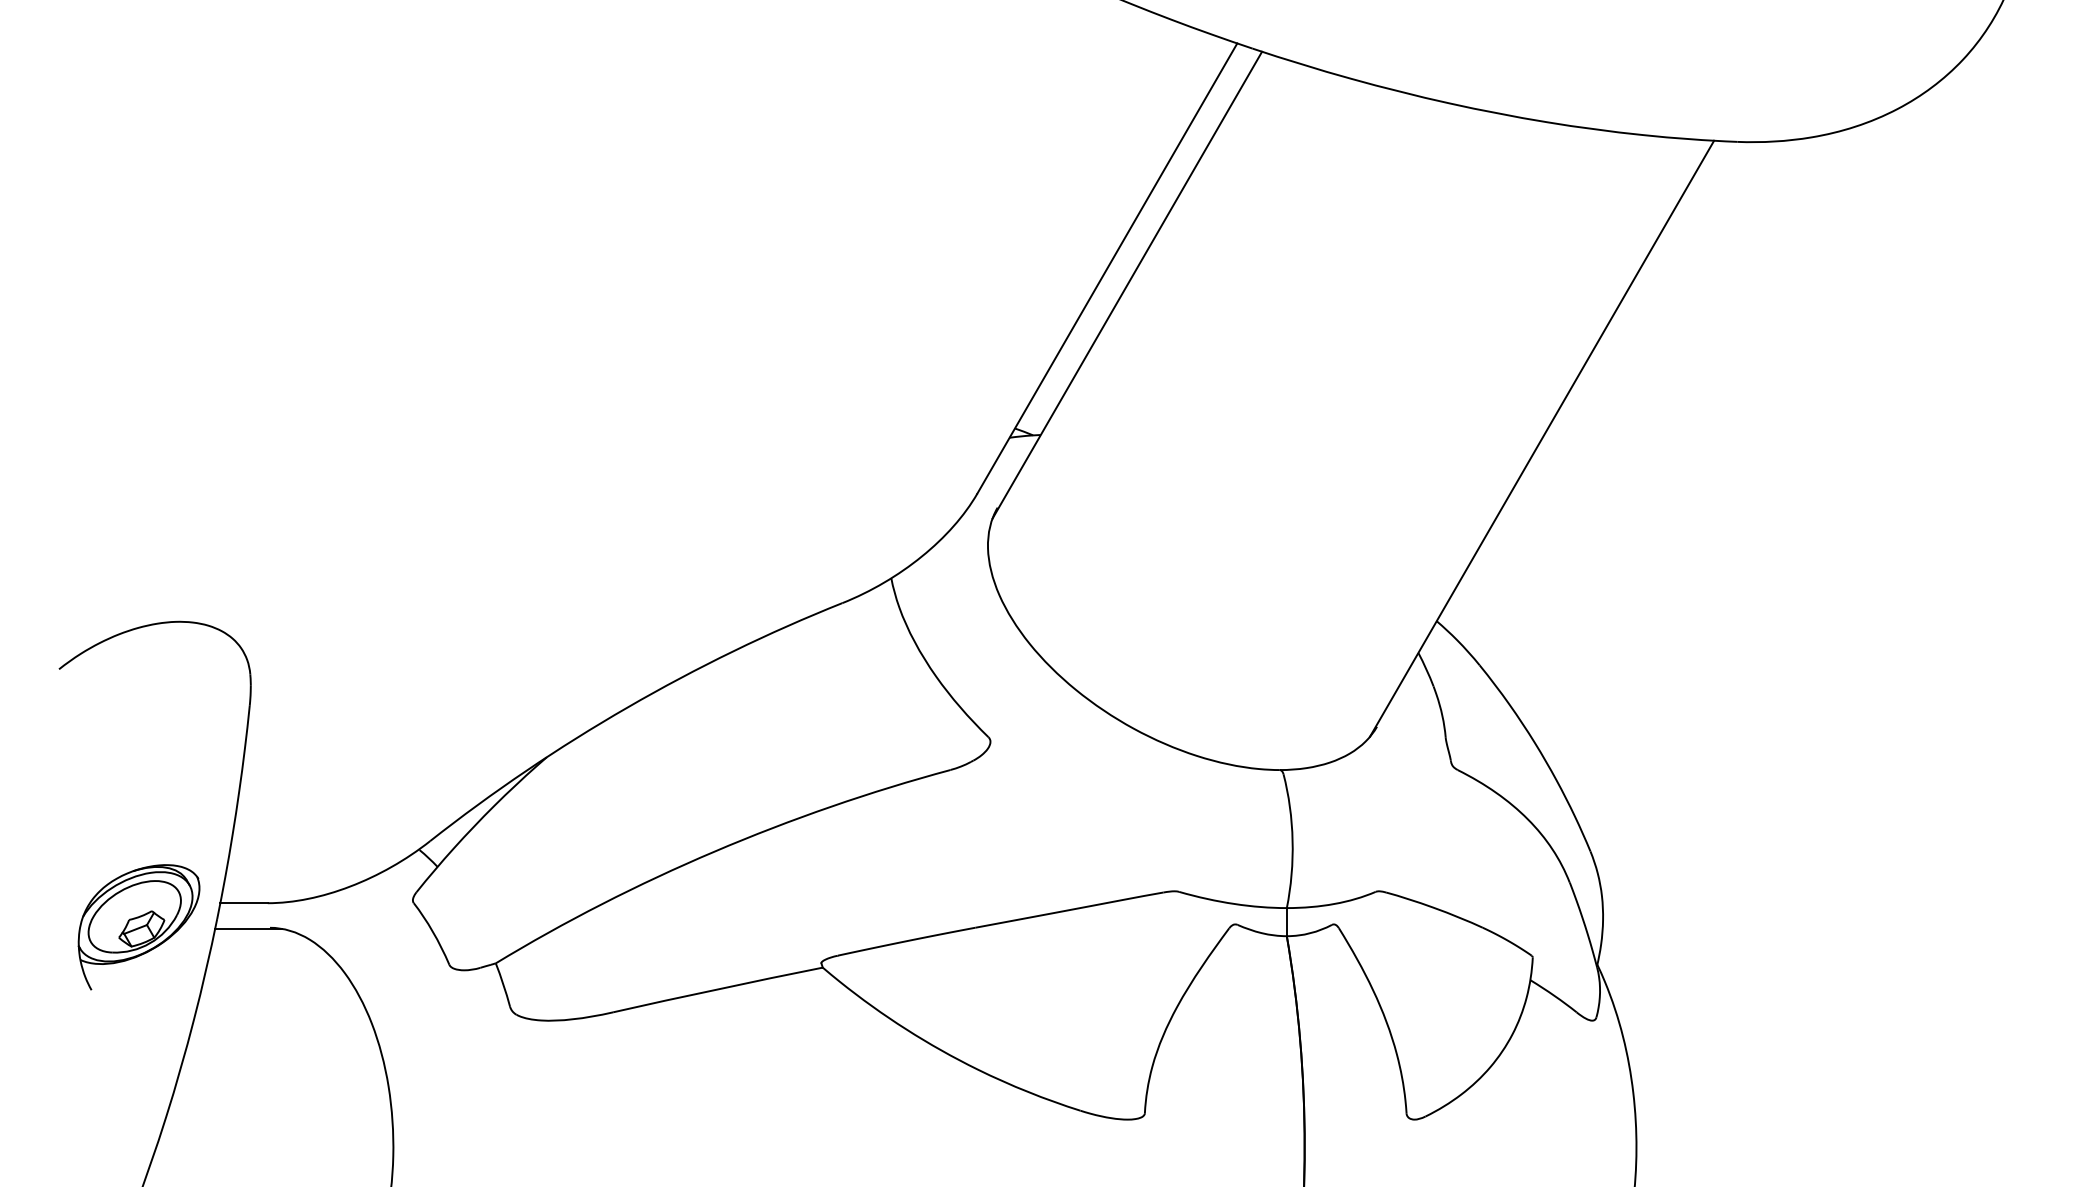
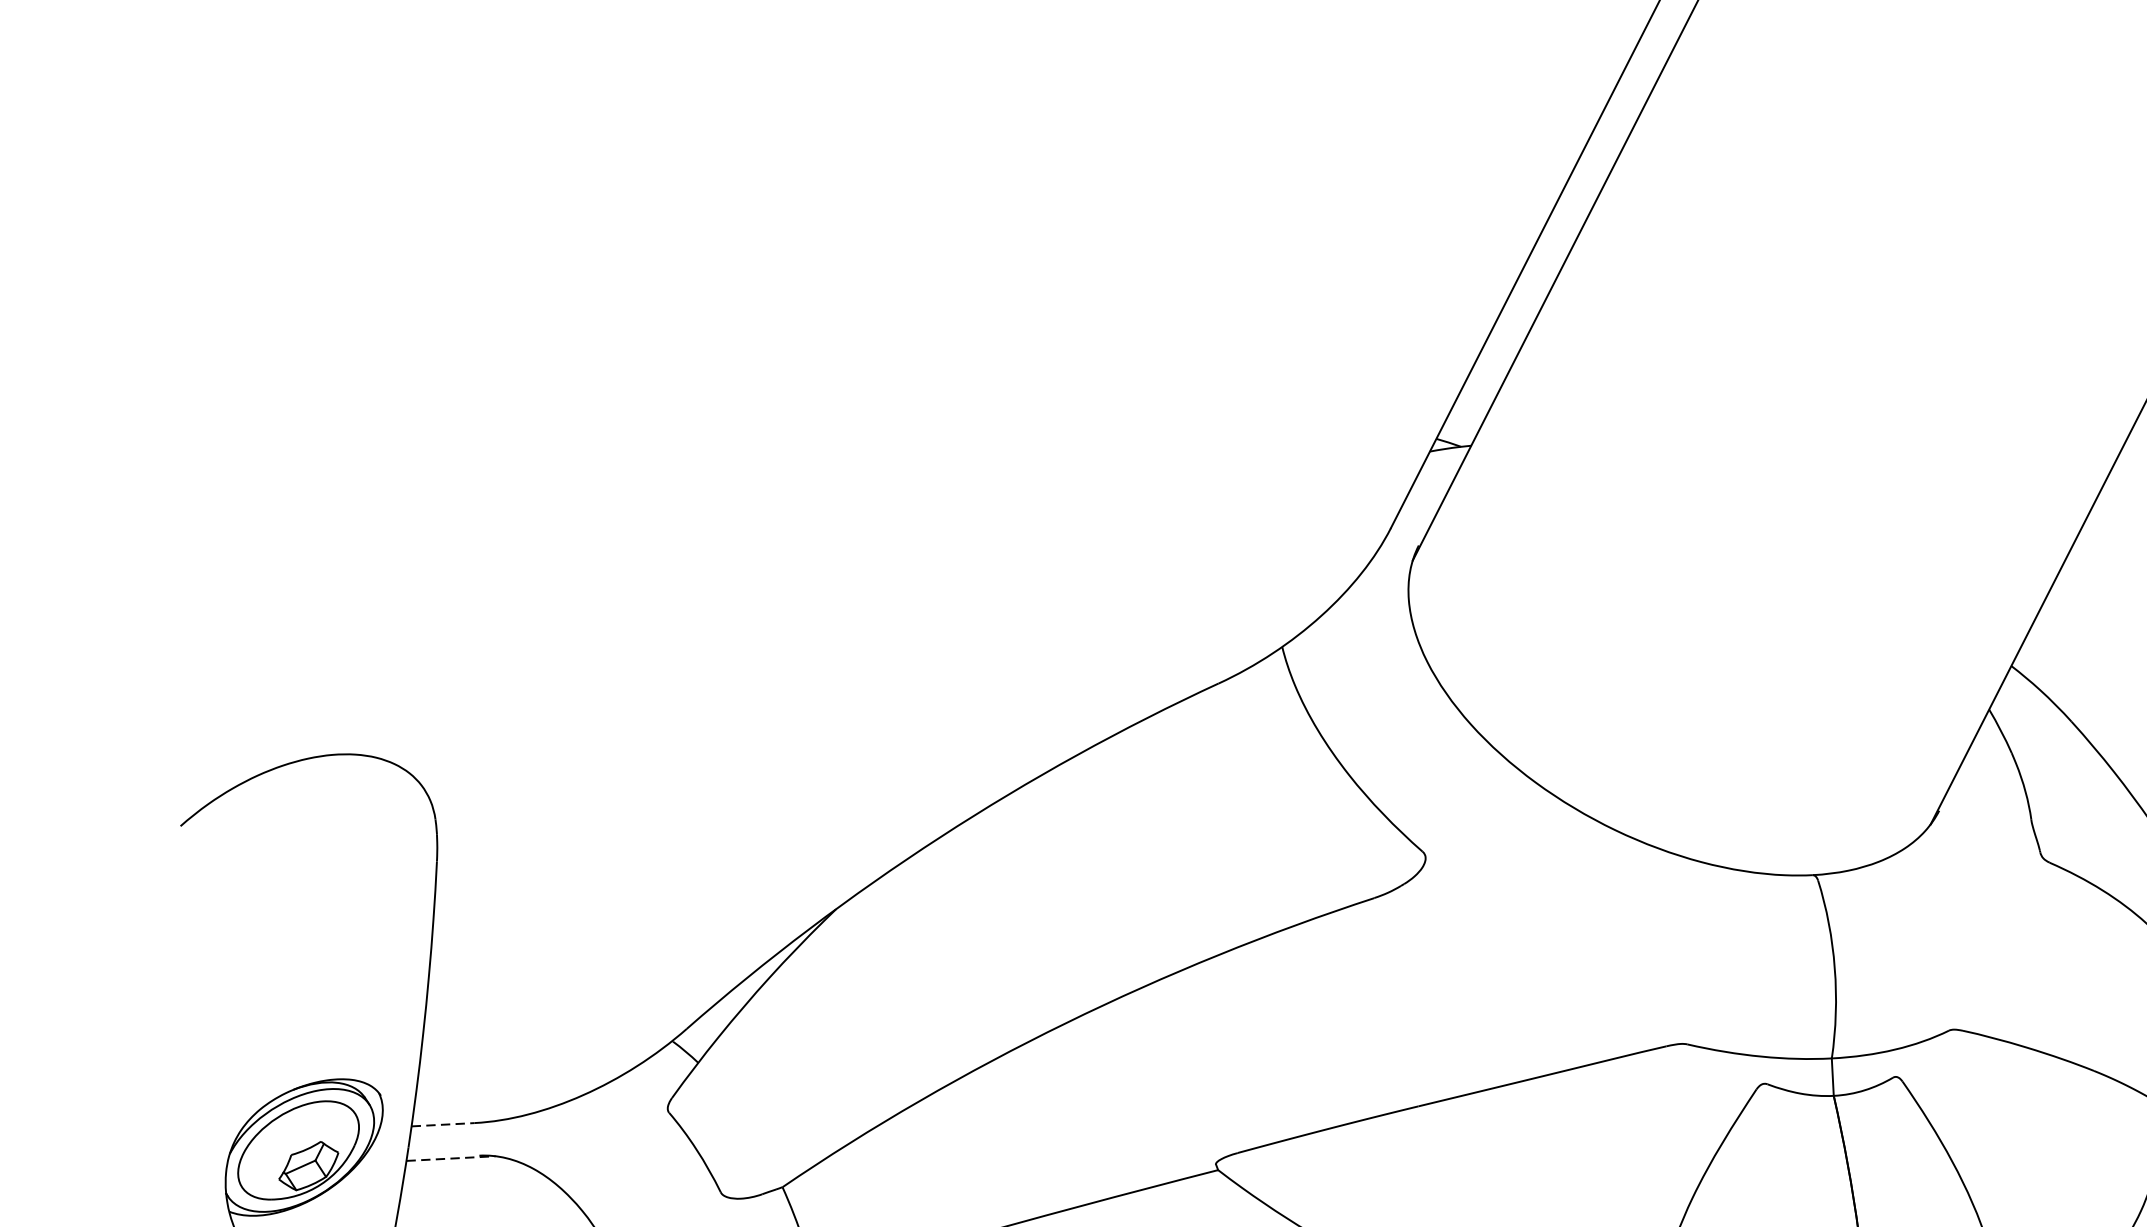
line: (244, 903) -> (443, 1125), solid -> dashed
line: (249, 928) -> (452, 1157), solid -> dashed

